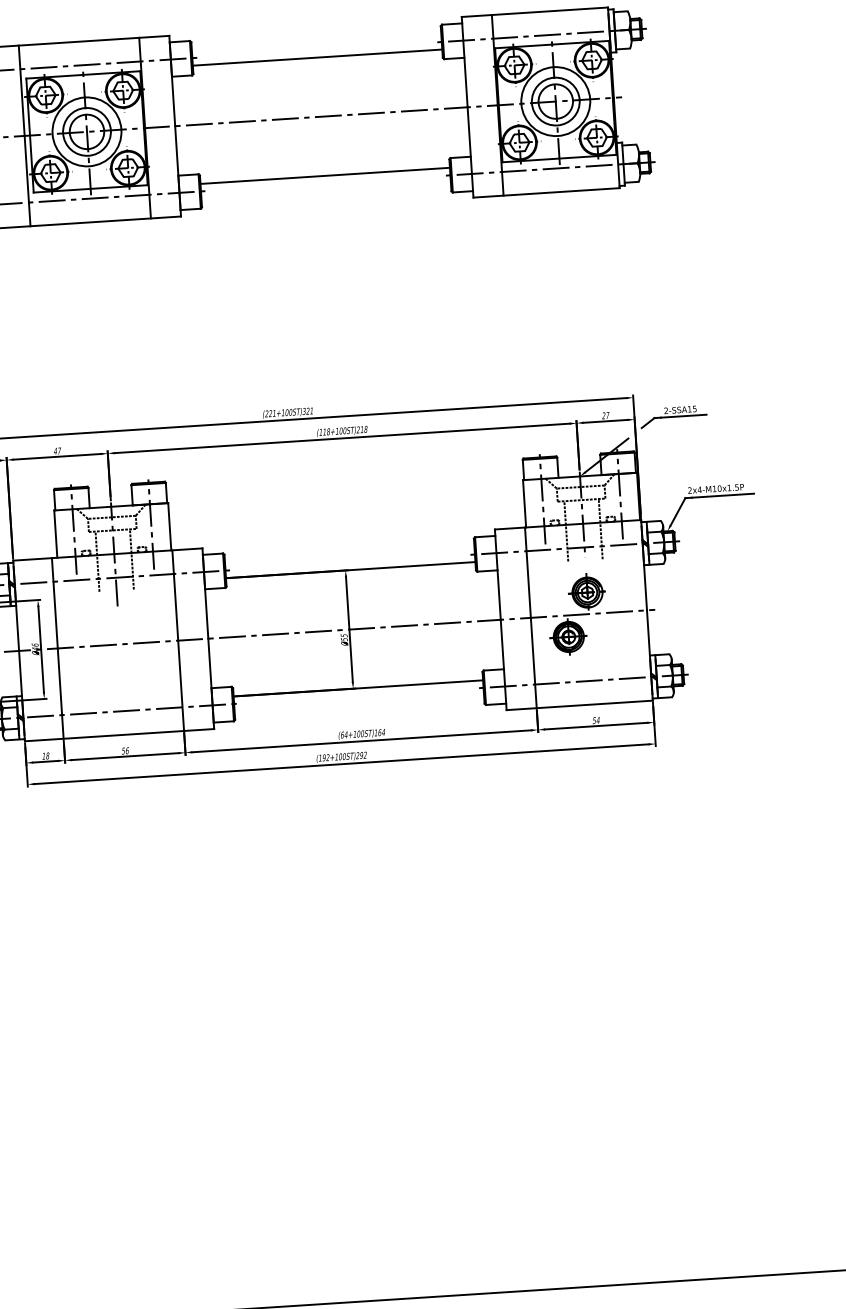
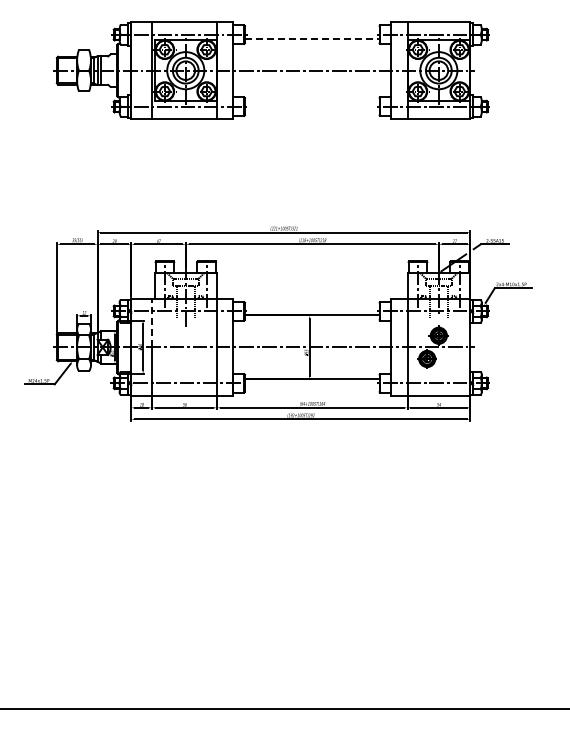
line: (317, 57) -> (312, 38), solid -> dashed
line: (323, 175) -> (311, 102), removed
line: (55, 602) -> (152, 322), solid -> dashed

